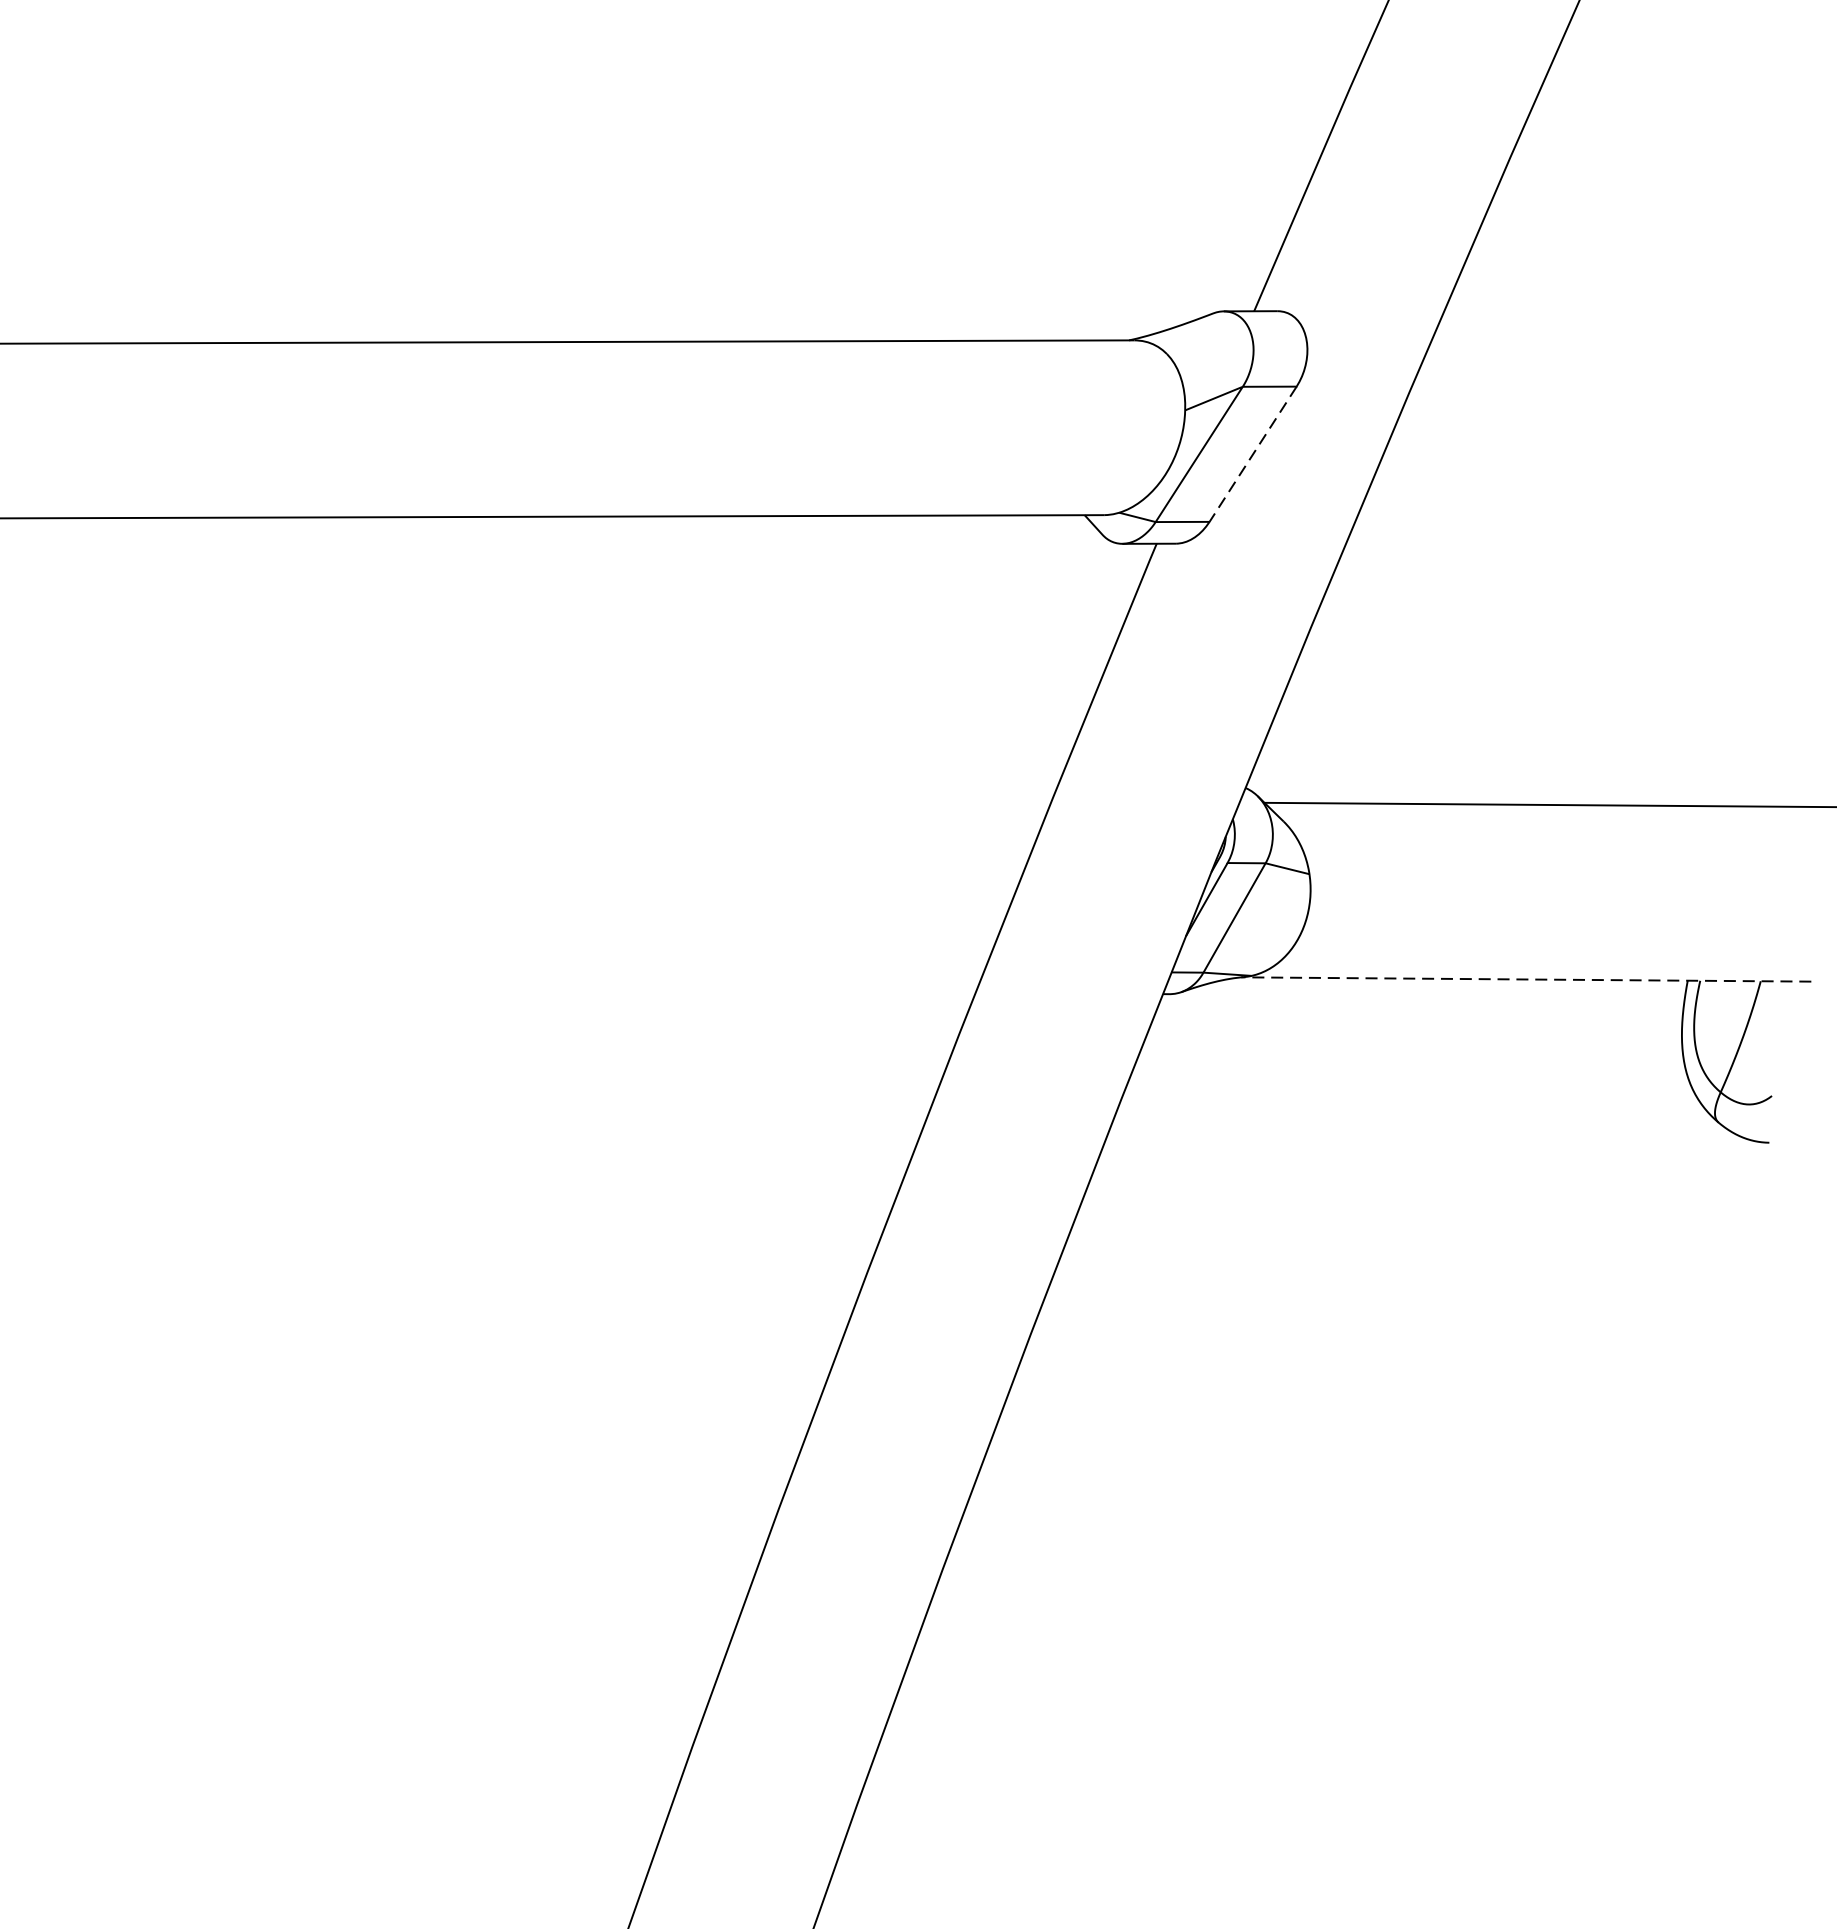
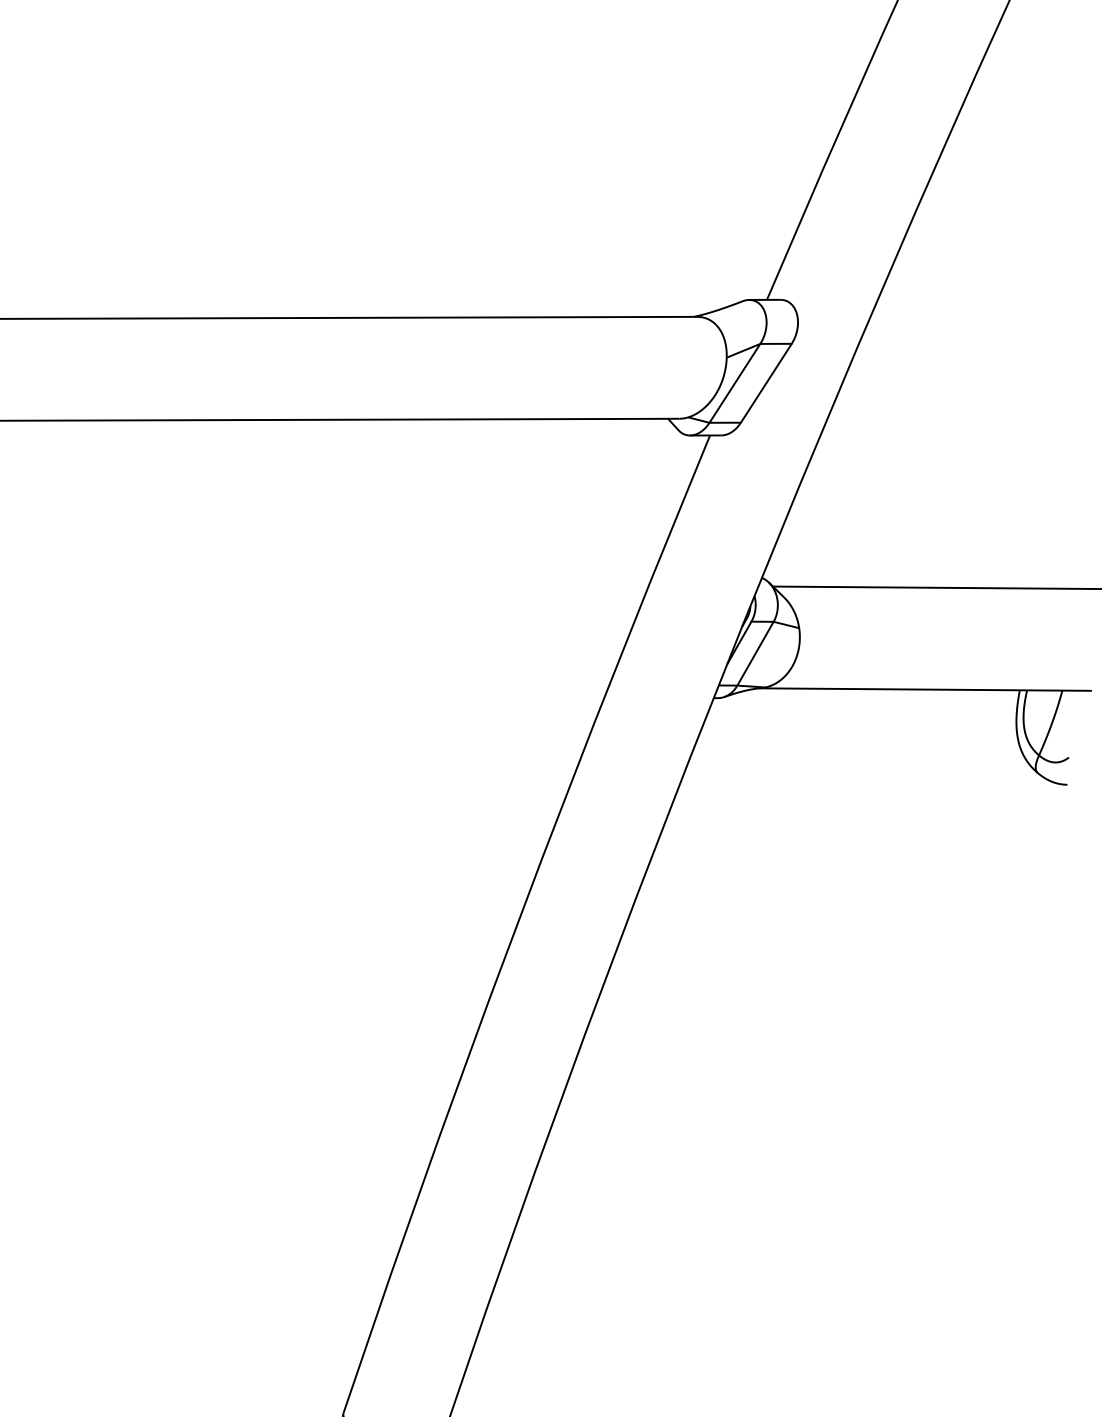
line: (1253, 454) -> (766, 383), dashed -> solid
line: (1526, 979) -> (925, 689), dashed -> solid

